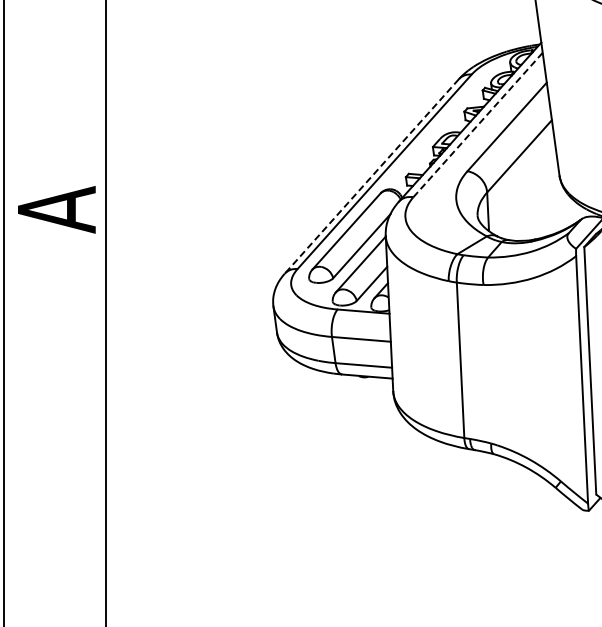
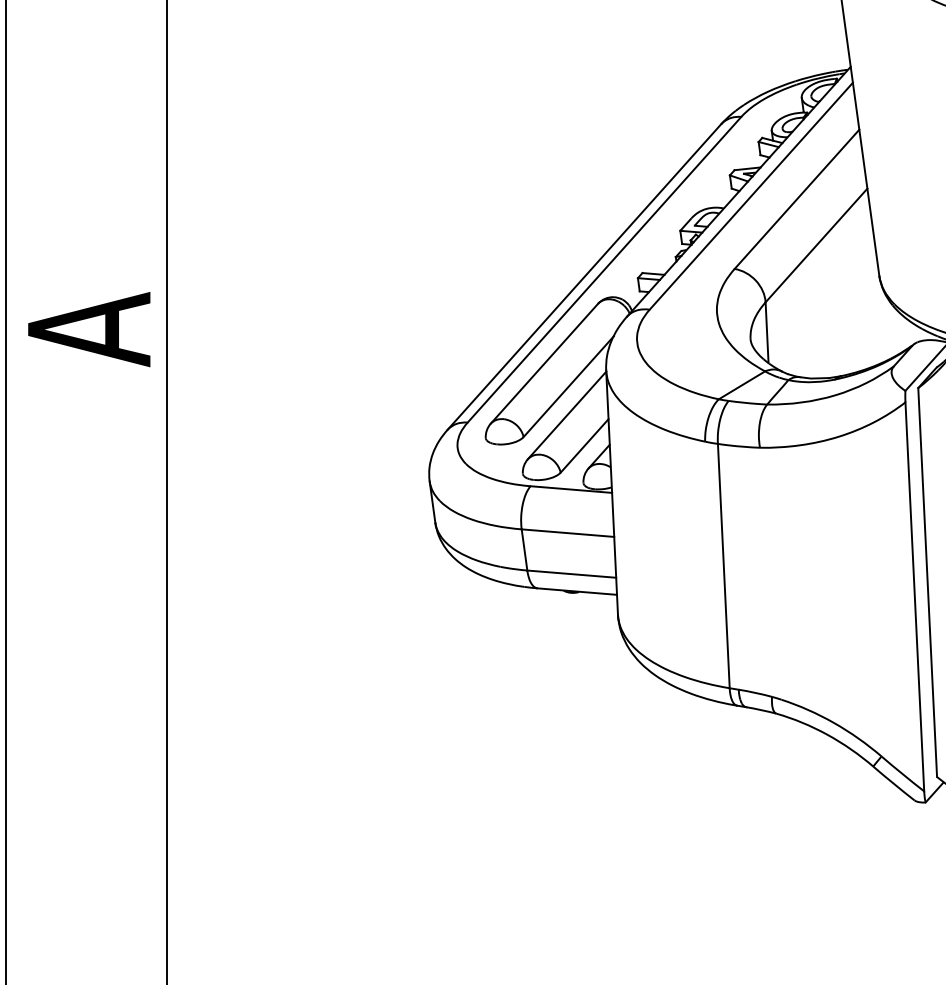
line: (478, 125) -> (751, 197), dashed -> solid
line: (371, 176) -> (583, 277), dashed -> solid

